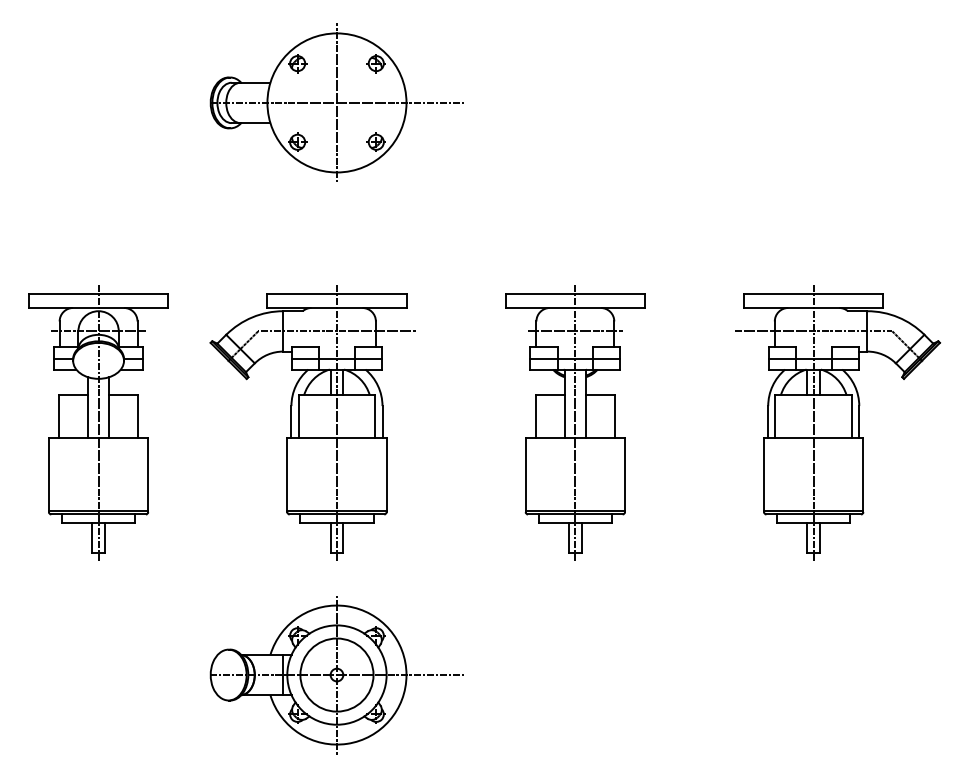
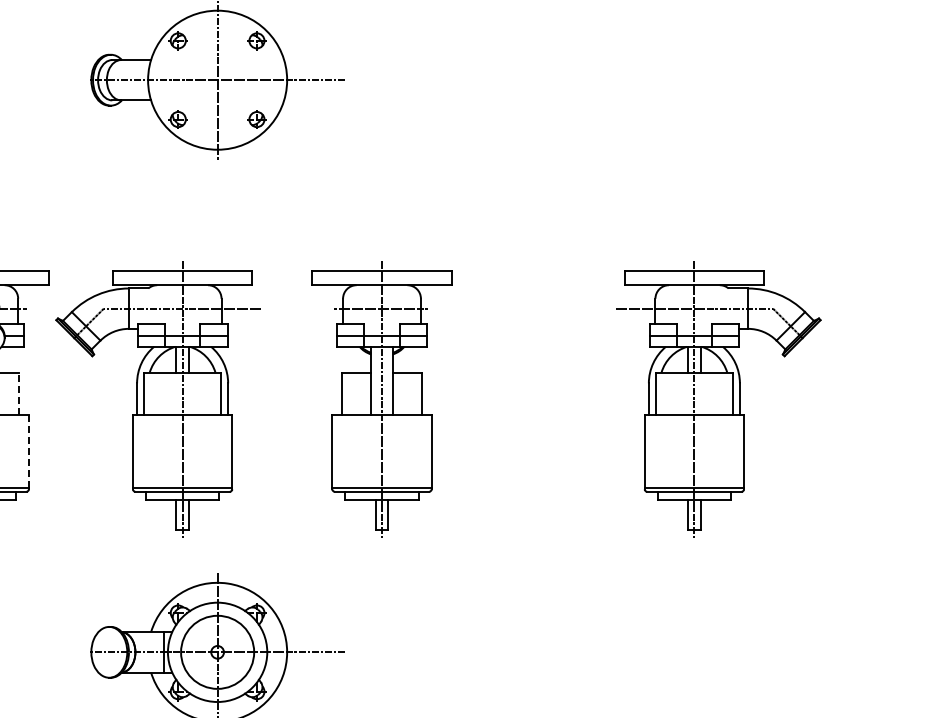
line: (138, 416) -> (19, 393), solid -> dashed
part: (312, 422) -> (158, 399), moved
part: (575, 422) -> (382, 399), moved
line: (148, 474) -> (29, 451), solid -> dashed

